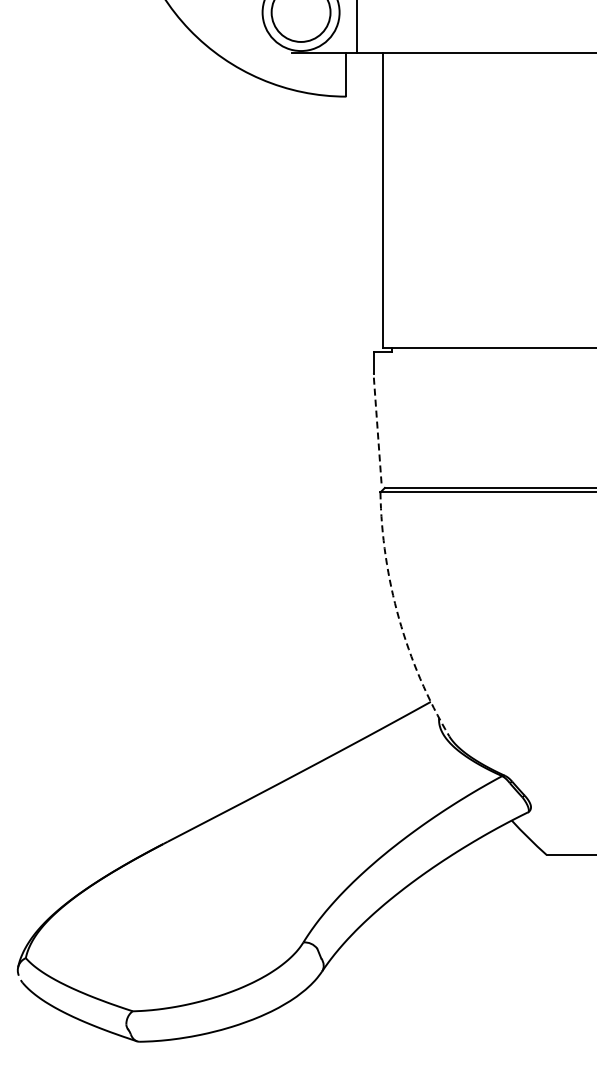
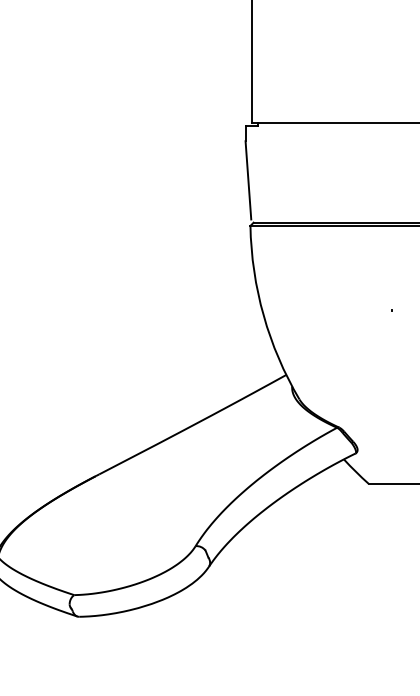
line: (377, 427) -> (248, 179), dashed -> solid
arc: (399, 618) -> (264, 315), dashed -> solid

